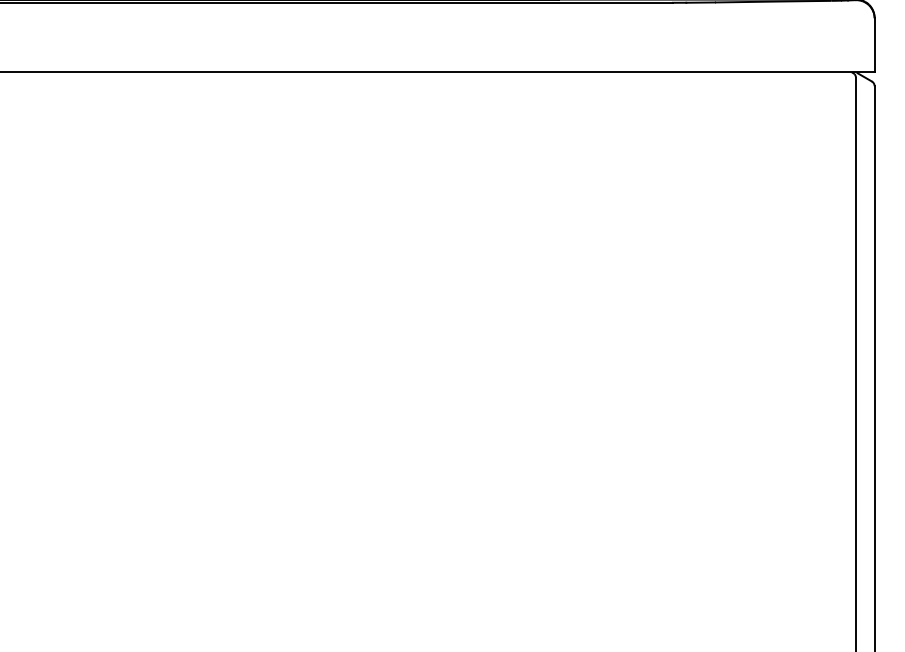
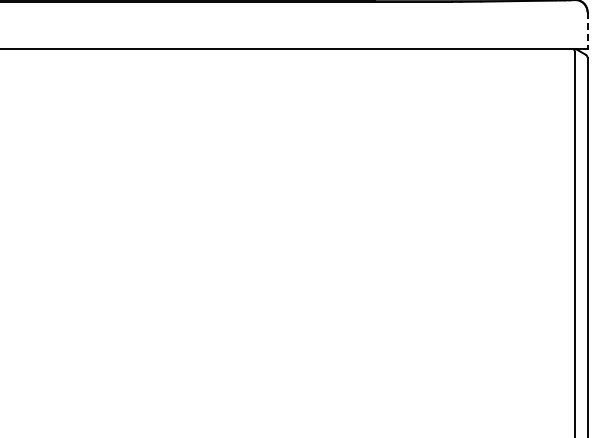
line: (874, 46) -> (587, 31), solid -> dashed

